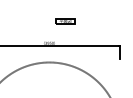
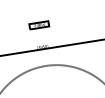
part: (65, 21) -> (39, 25), moved

